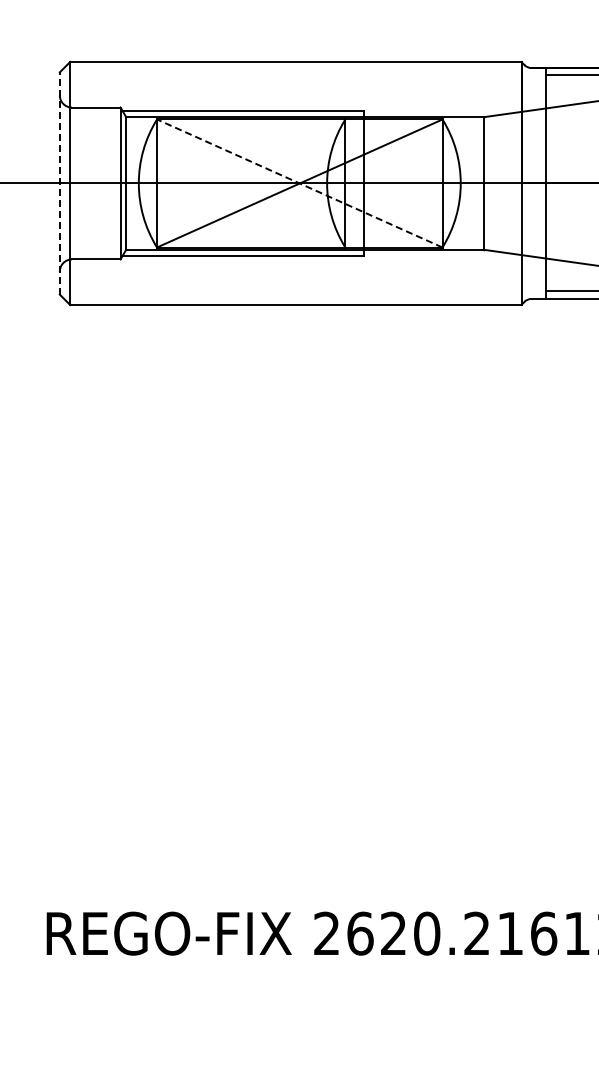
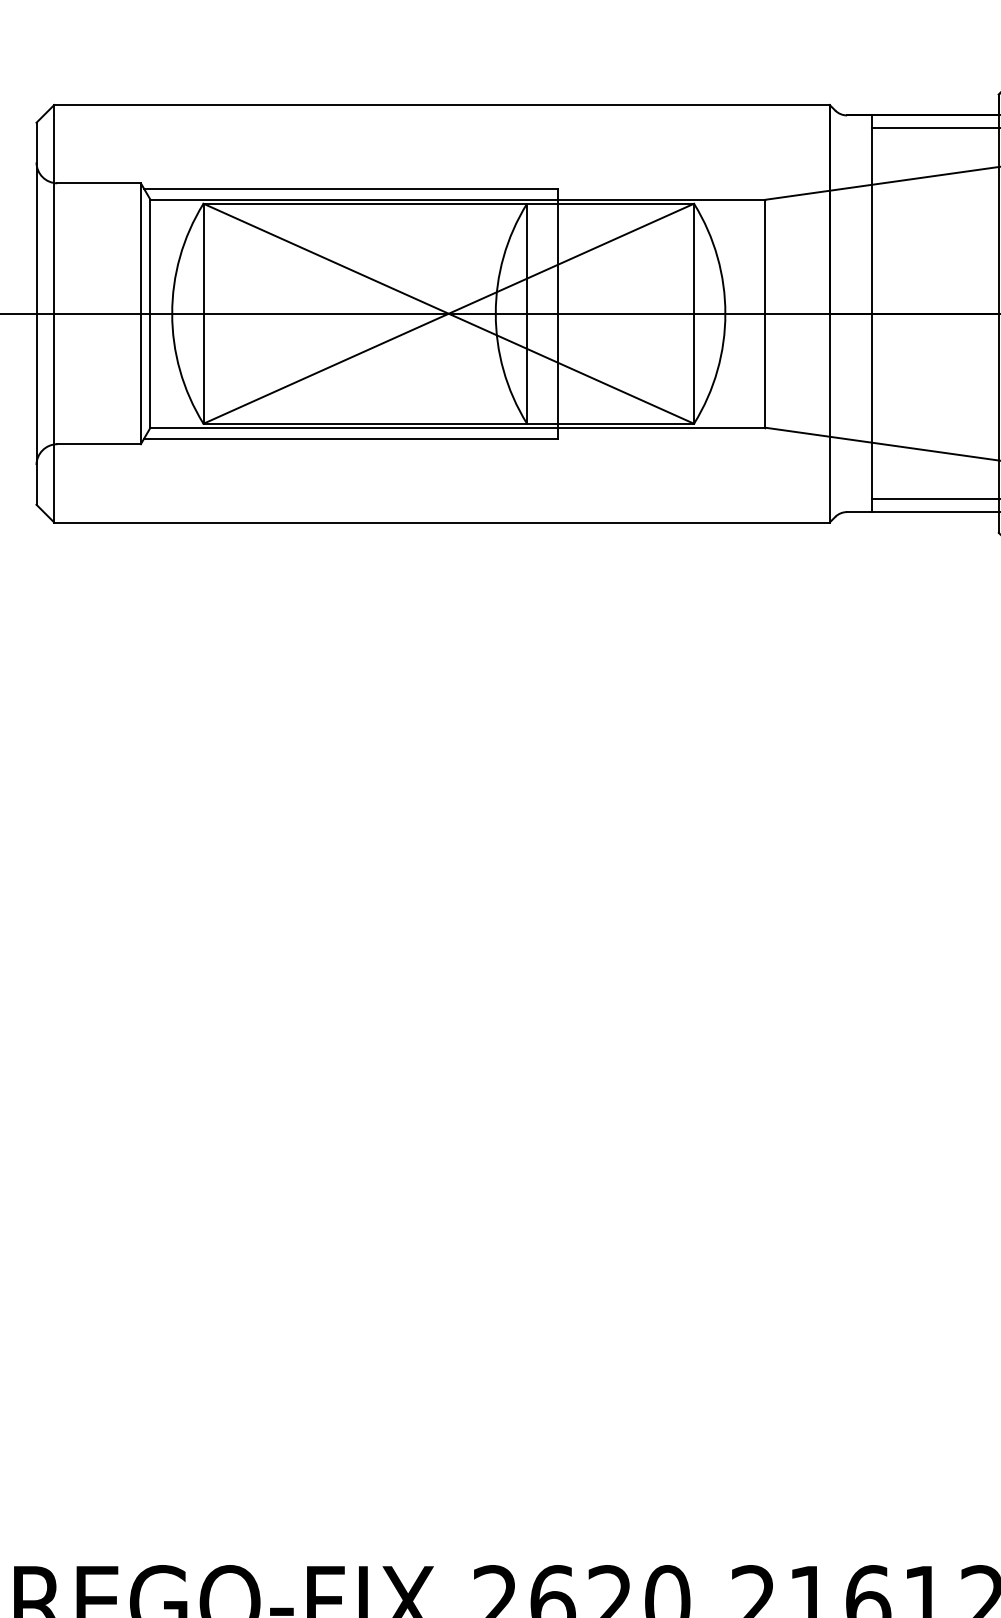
line: (59, 183) -> (35, 313), dashed -> solid
line: (299, 183) -> (448, 313), dashed -> solid

